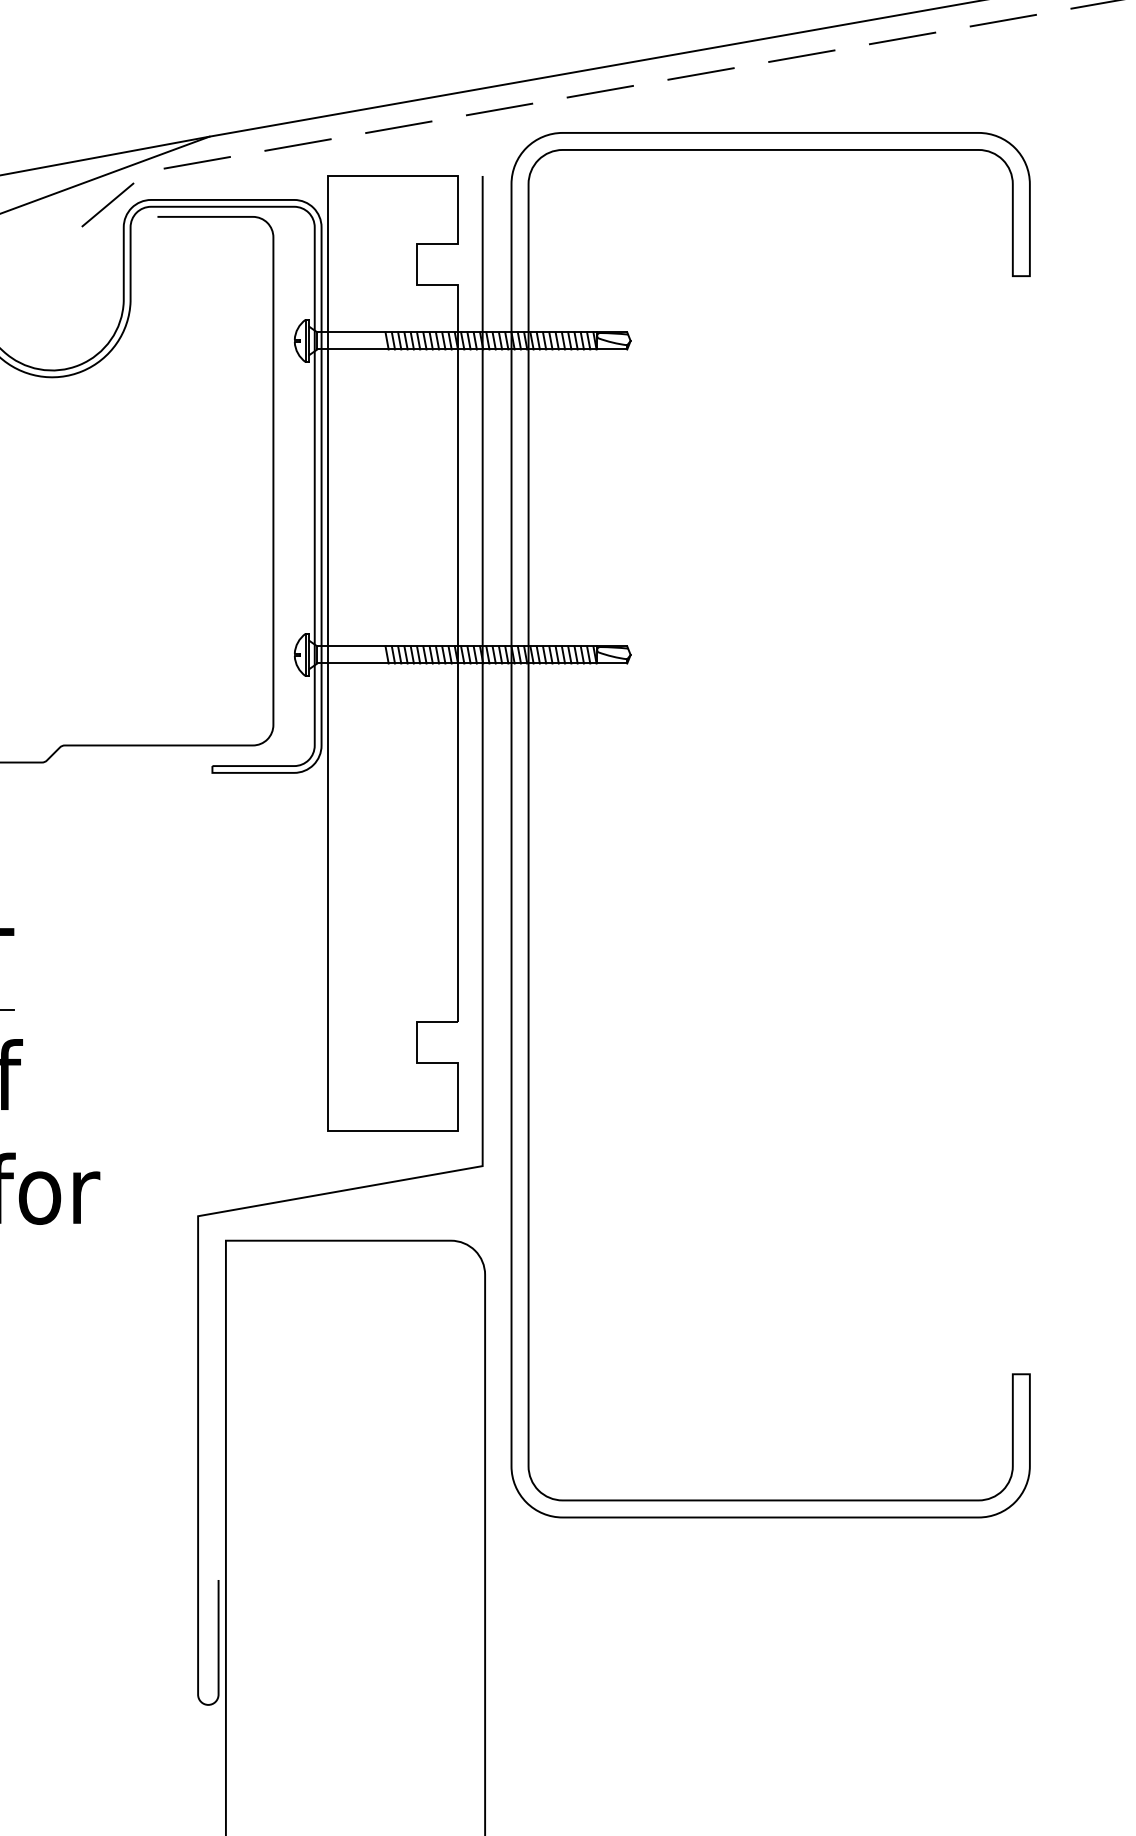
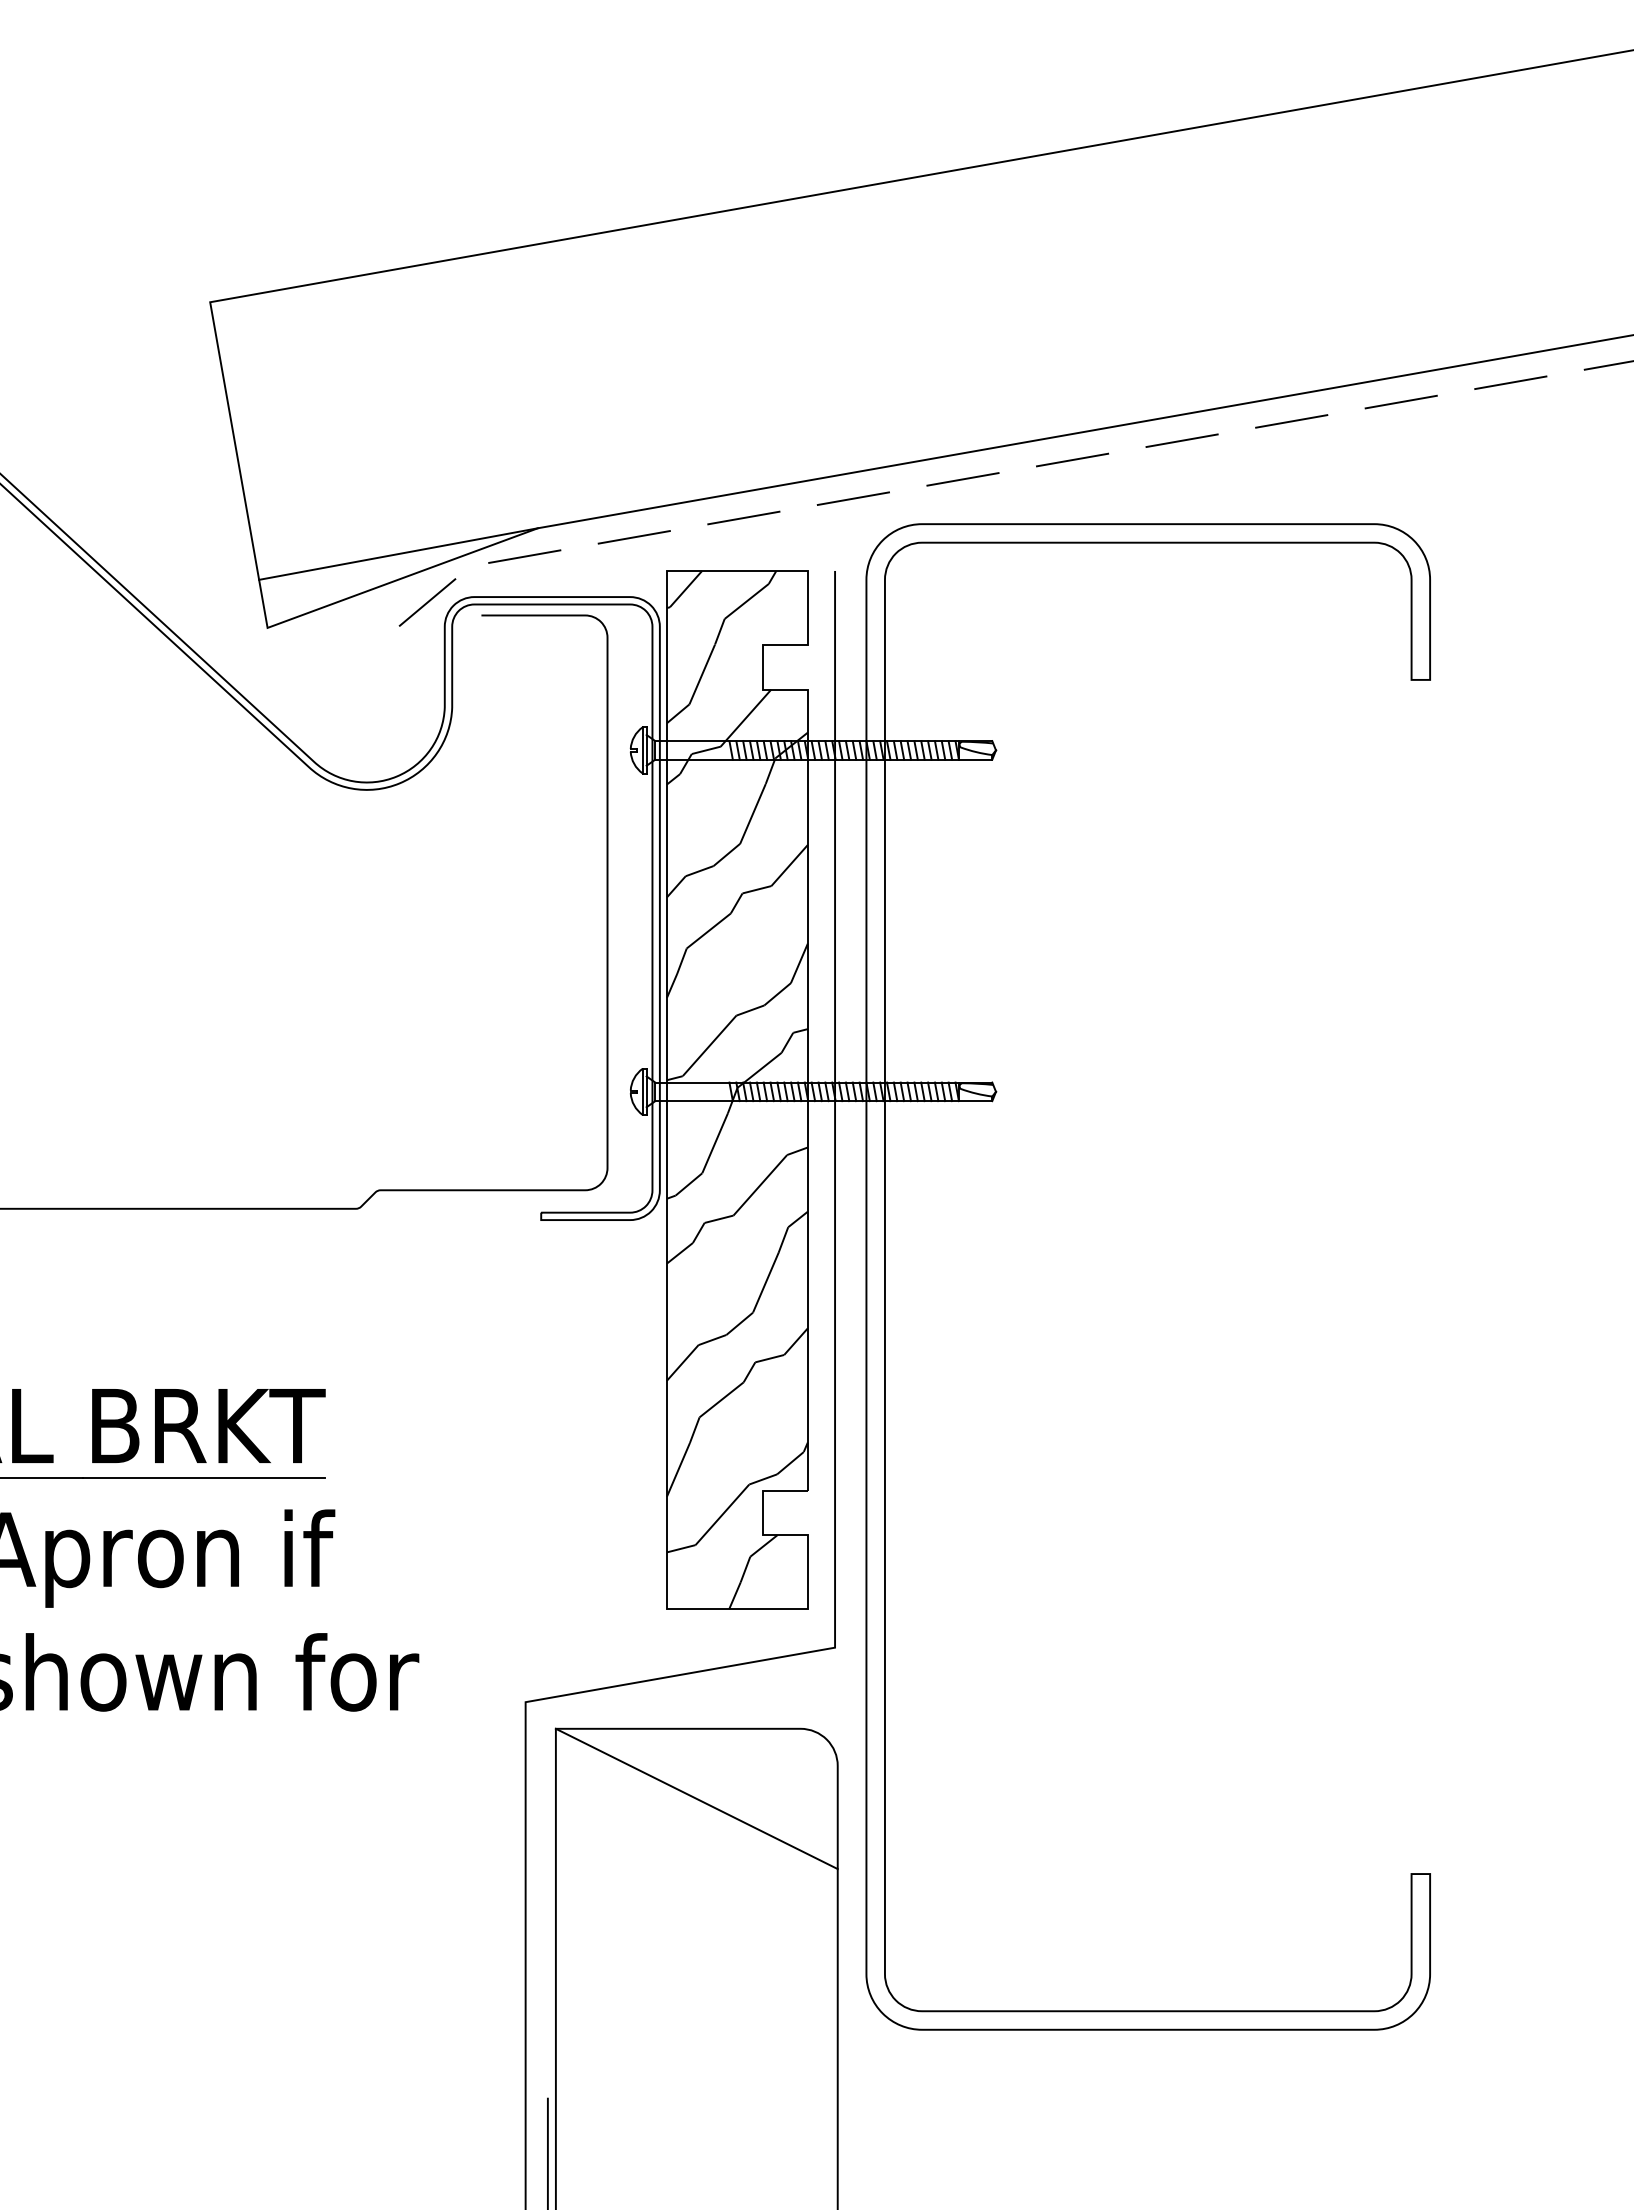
hatch: (392, 652) -> (736, 1089), added
line: (355, 1304) -> (696, 1798), added

